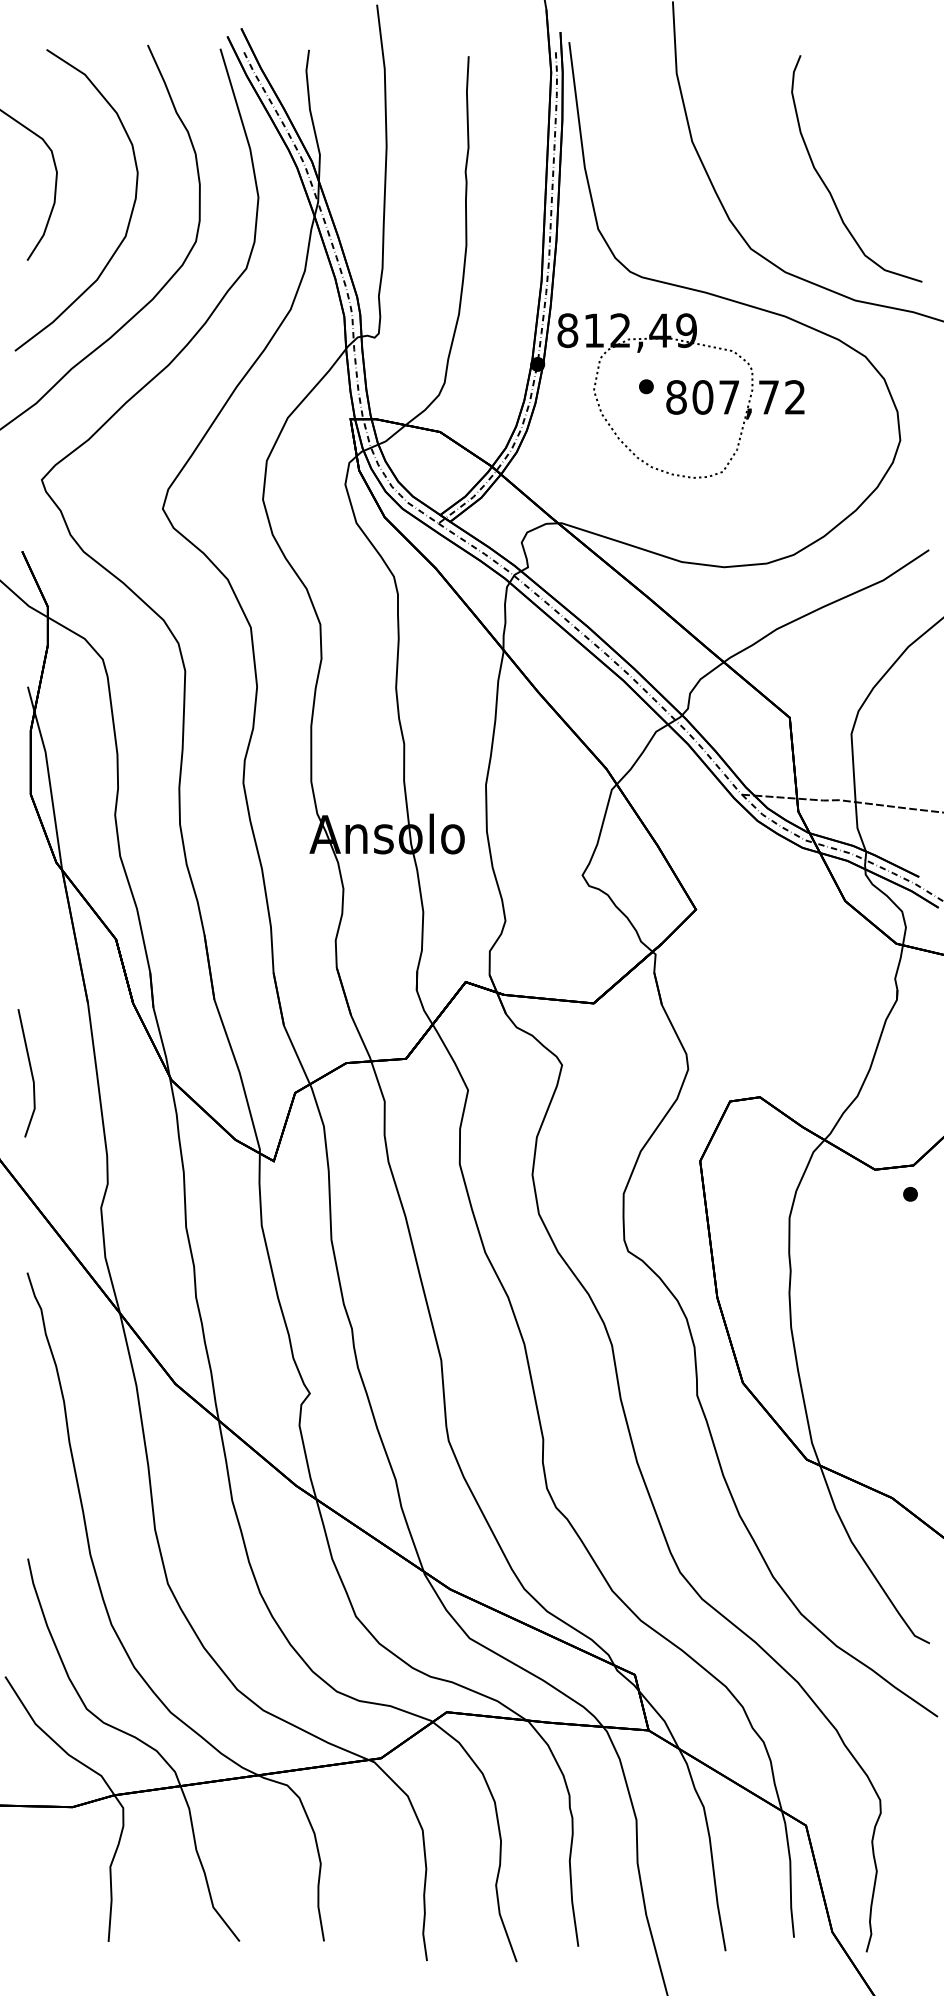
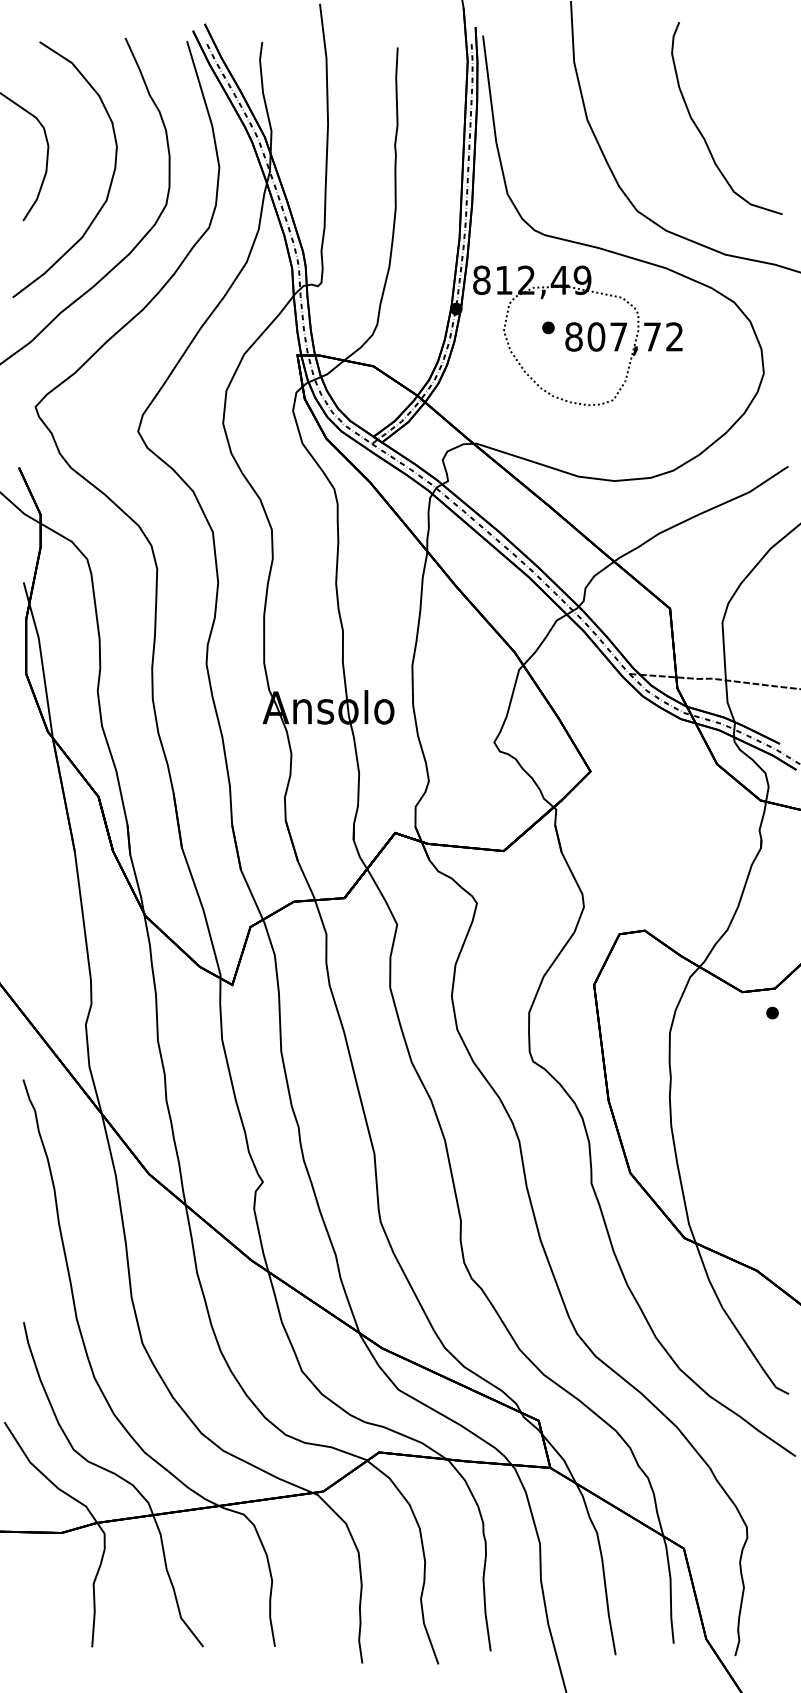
curve: (827, 186) -> (702, 133), moved
line: (30, 1072) -> (25, 909), removed

